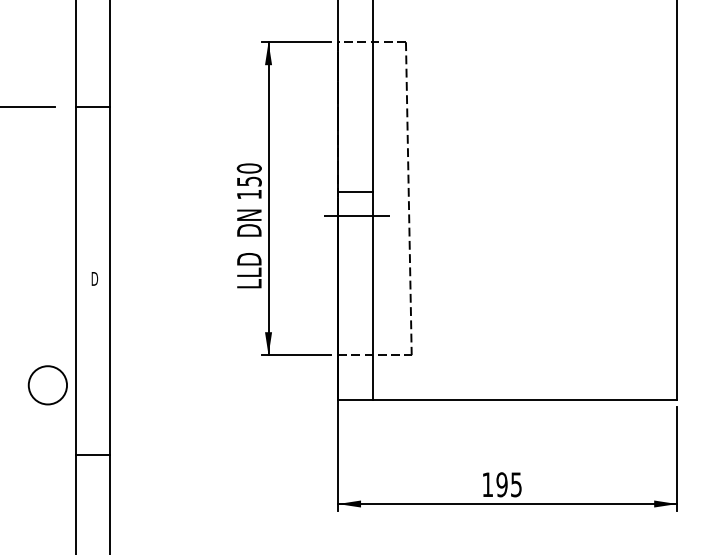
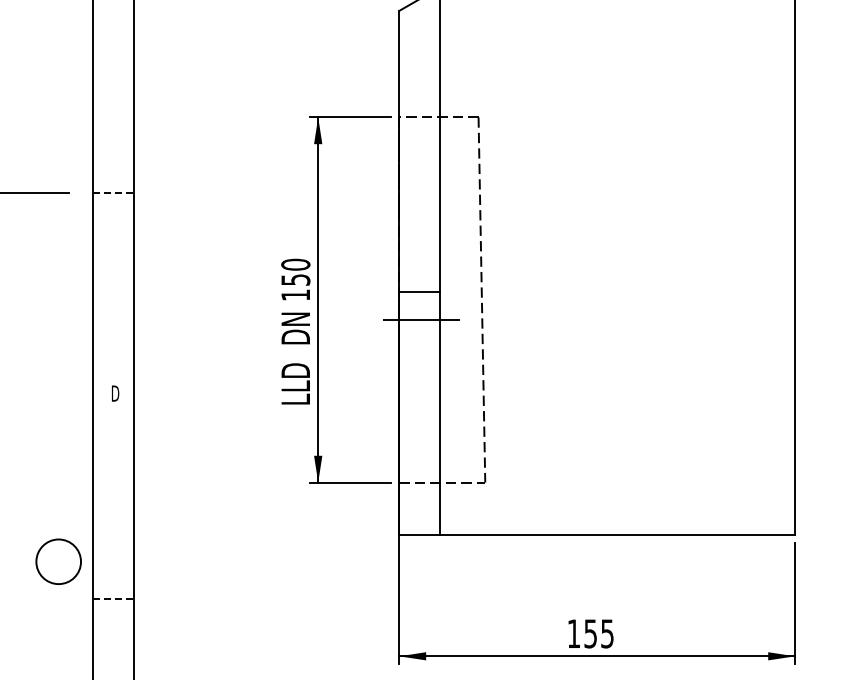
line: (93, 107) -> (113, 193), solid -> dashed
circle: (47, 385) -> (58, 561), moved
line: (93, 454) -> (113, 598), solid -> dashed
text: (501, 484) -> (590, 633), 195 -> 155

